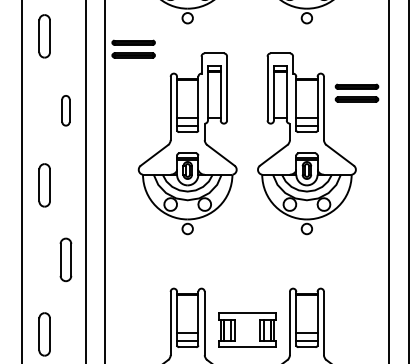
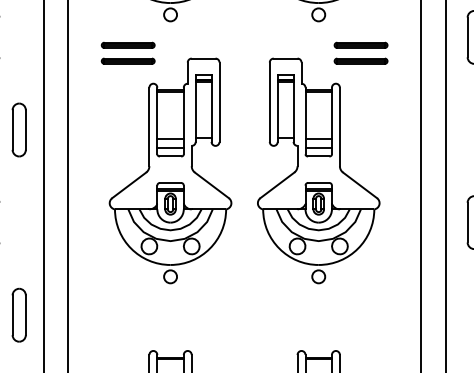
part: (133, 48) -> (128, 52), moved
part: (356, 92) -> (360, 52), moved
part: (65, 110) -> (18, 129), size x1.43

